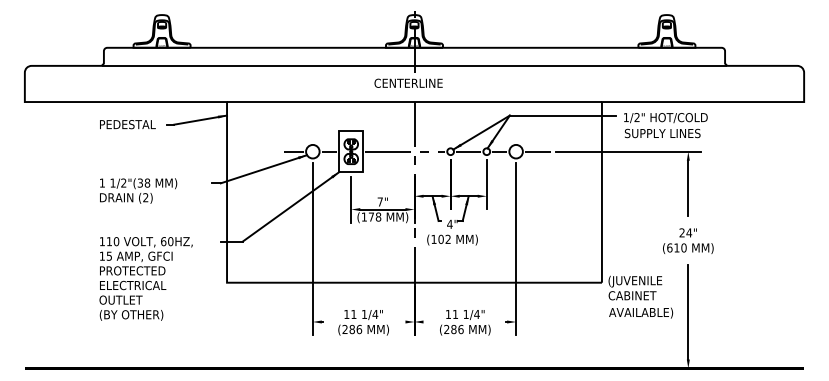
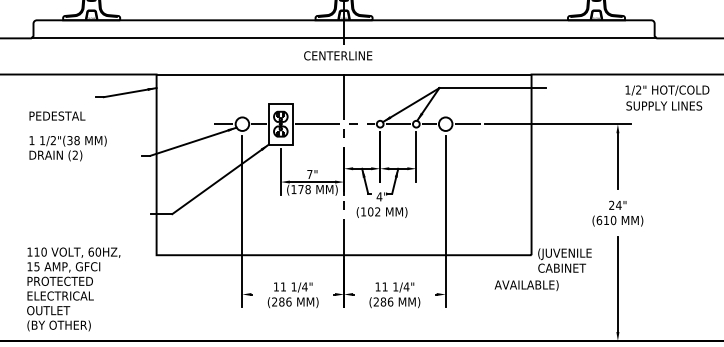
text: (127, 124) -> (57, 116), moved
text: (665, 125) -> (667, 98), moved
text: (138, 190) -> (68, 148), moved
text: (145, 278) -> (73, 289), moved
text: (641, 312) -> (527, 285), moved

